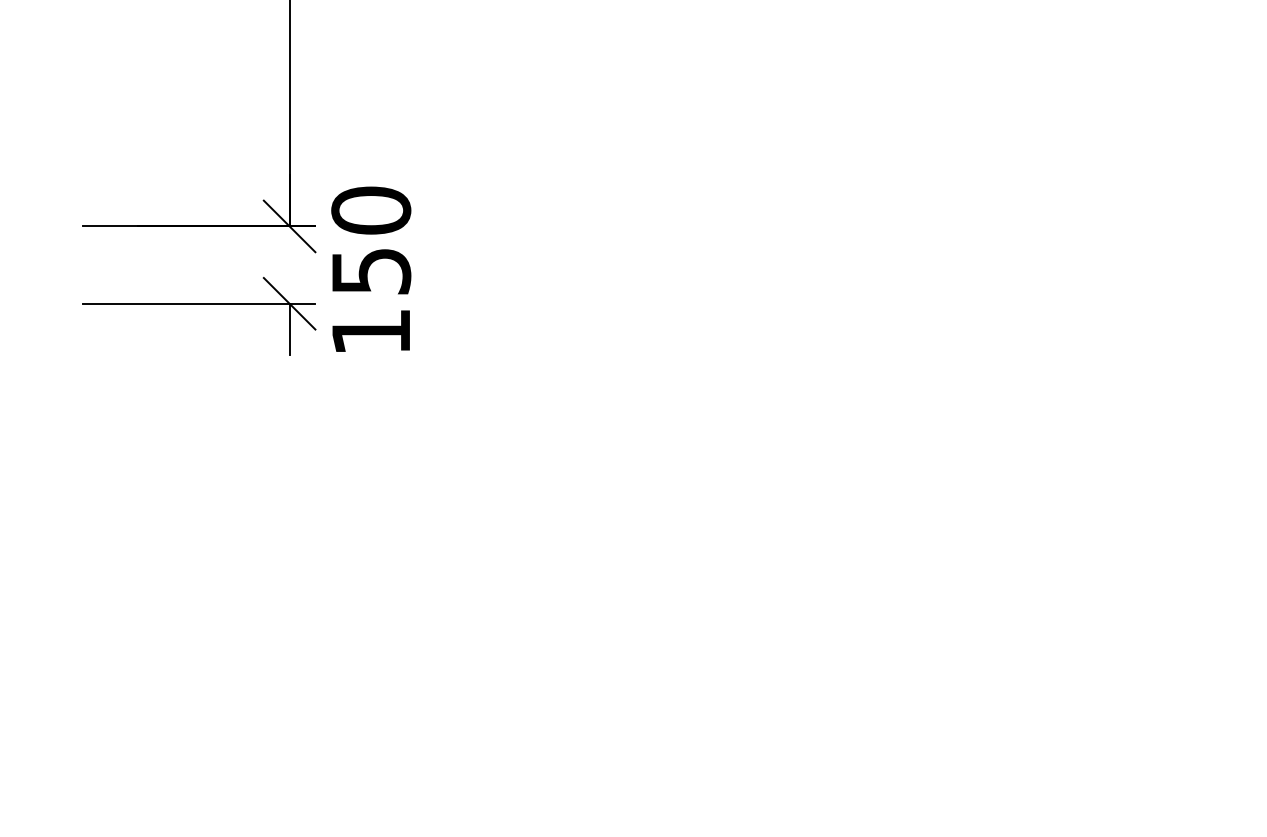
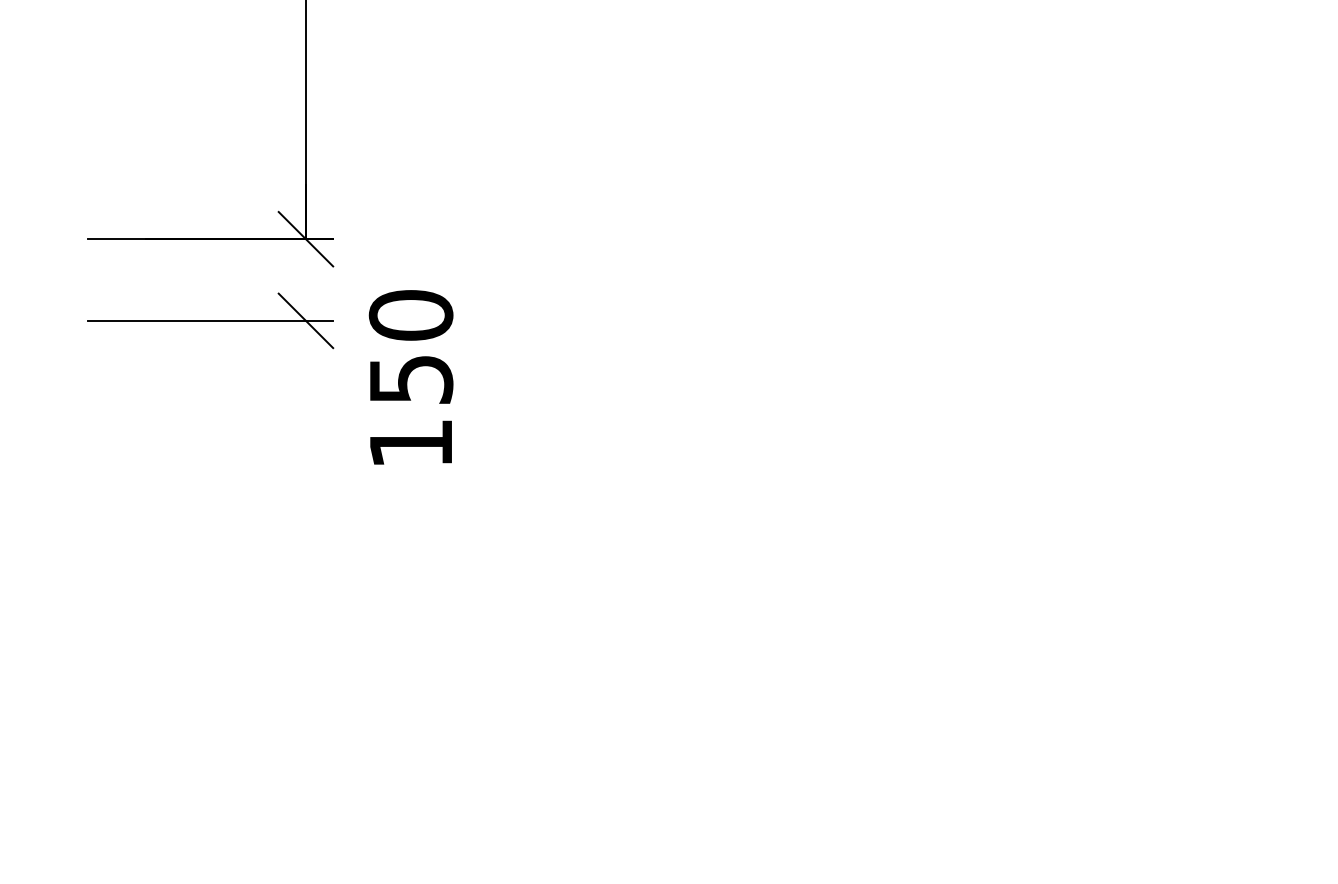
text: (371, 268) -> (411, 376), moved
line: (289, 329) -> (305, 348), removed

